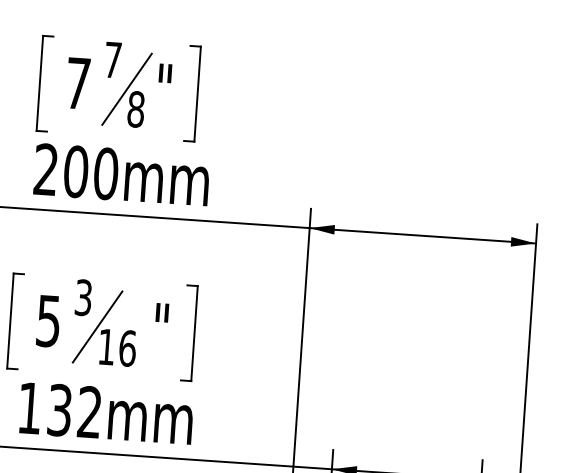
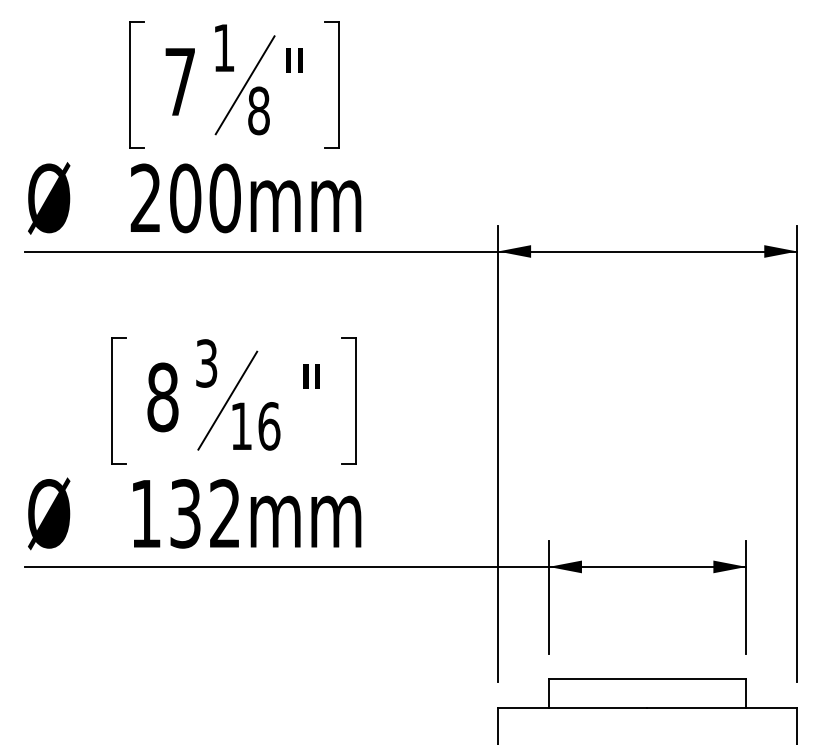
text: (113, 59) -> (224, 47), 7 -> 1
text: (48, 321) -> (162, 397), 5 -> 8

